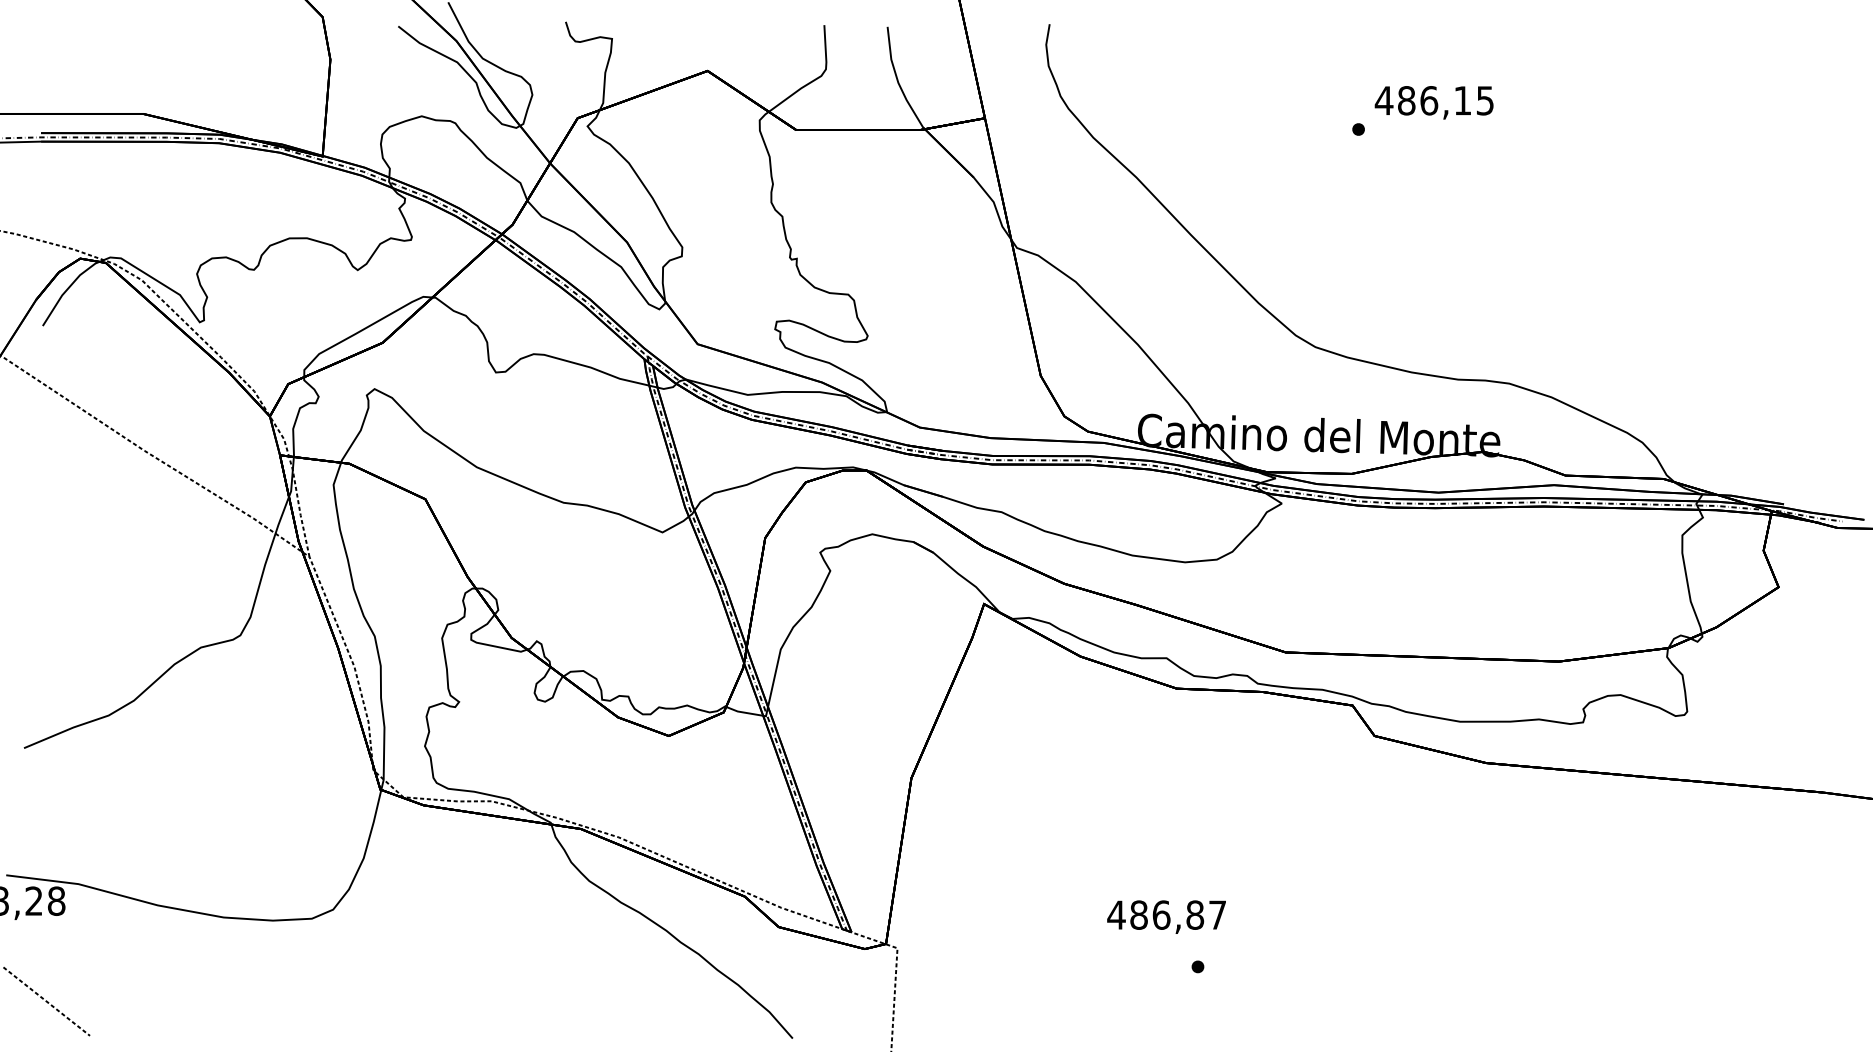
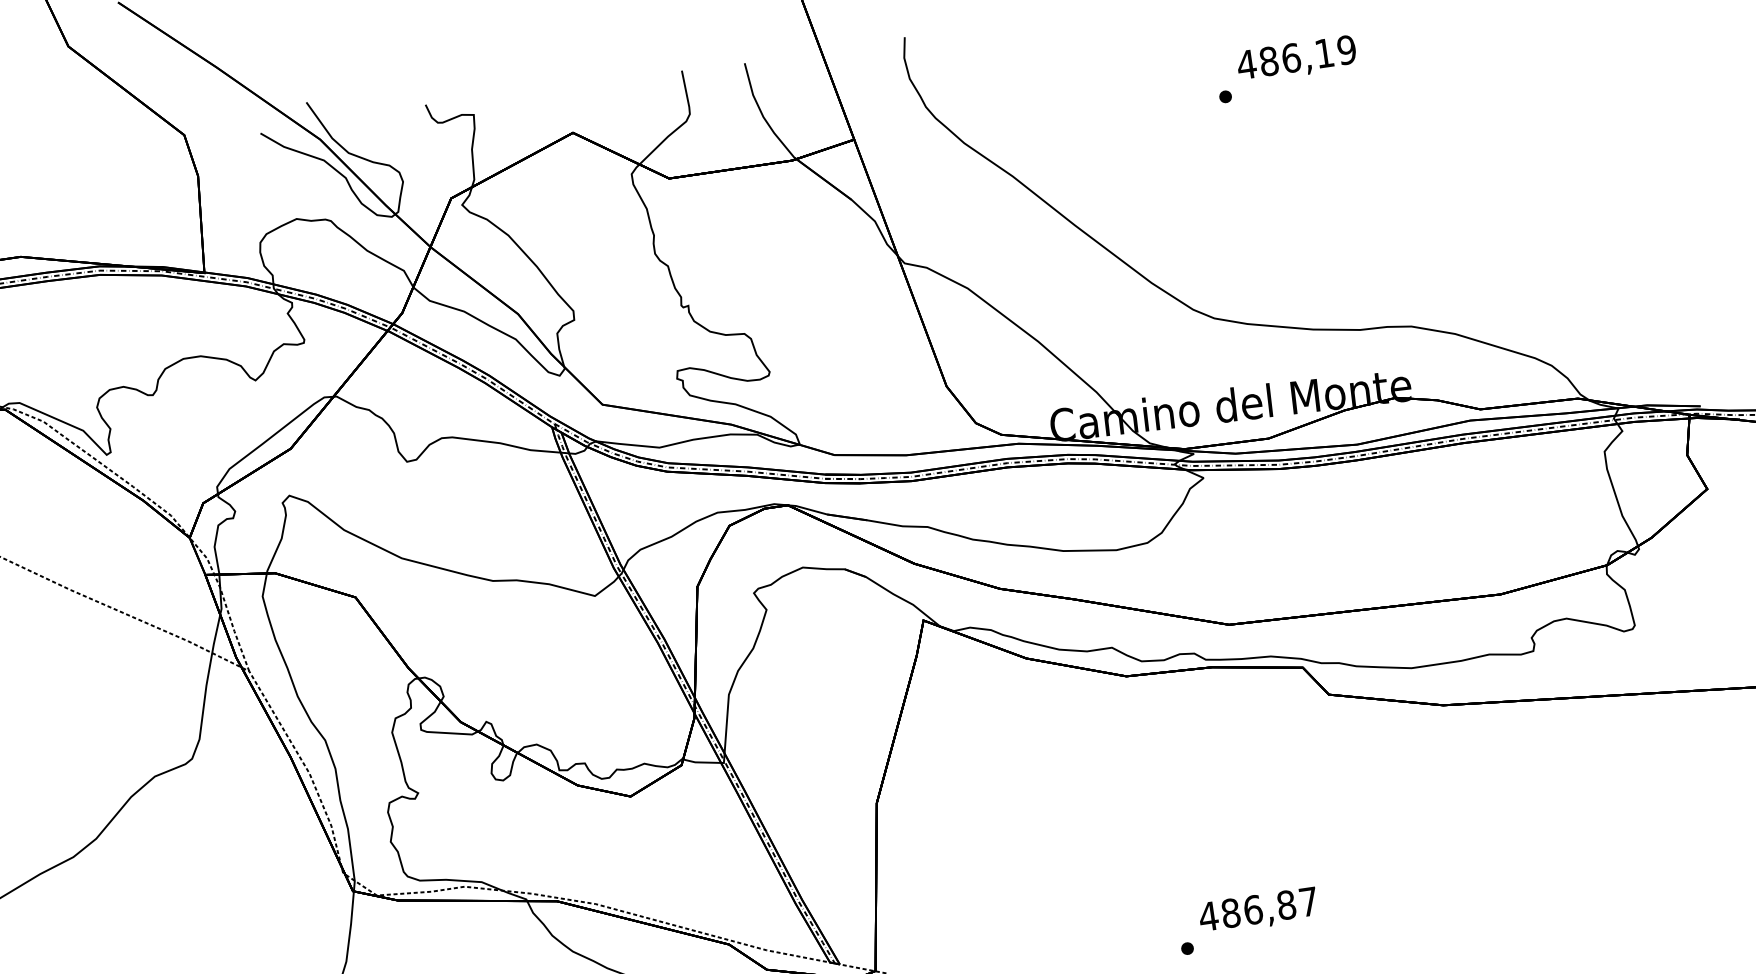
text: (1485, 100) -> (1346, 49), 486,15 -> 486,19
text: (1166, 916) -> (1258, 910), moved

